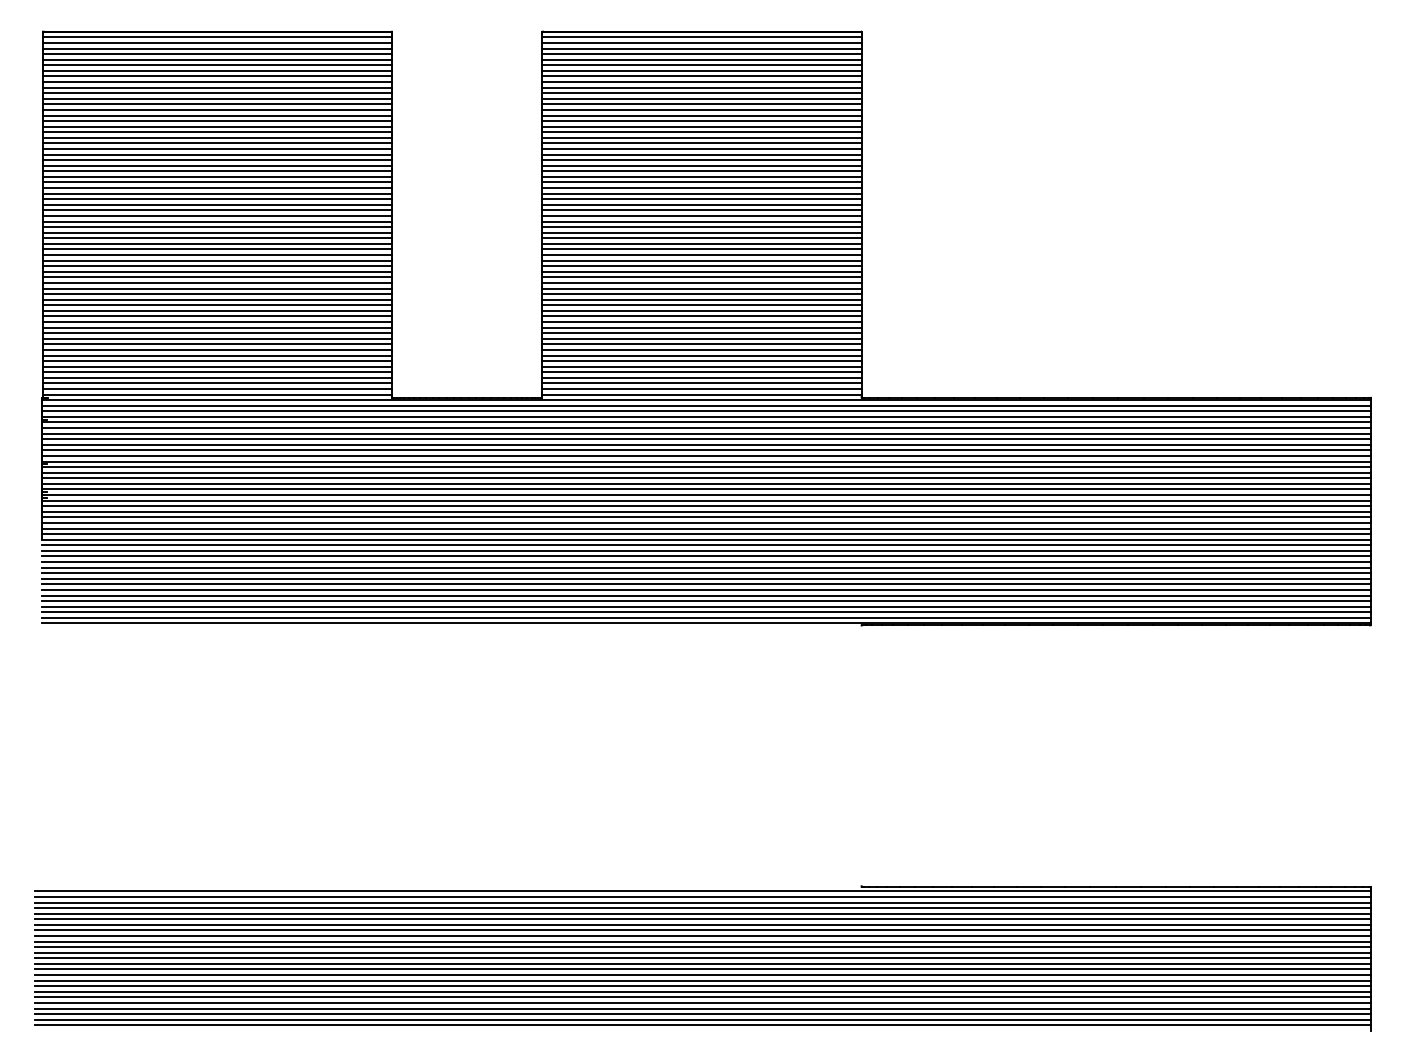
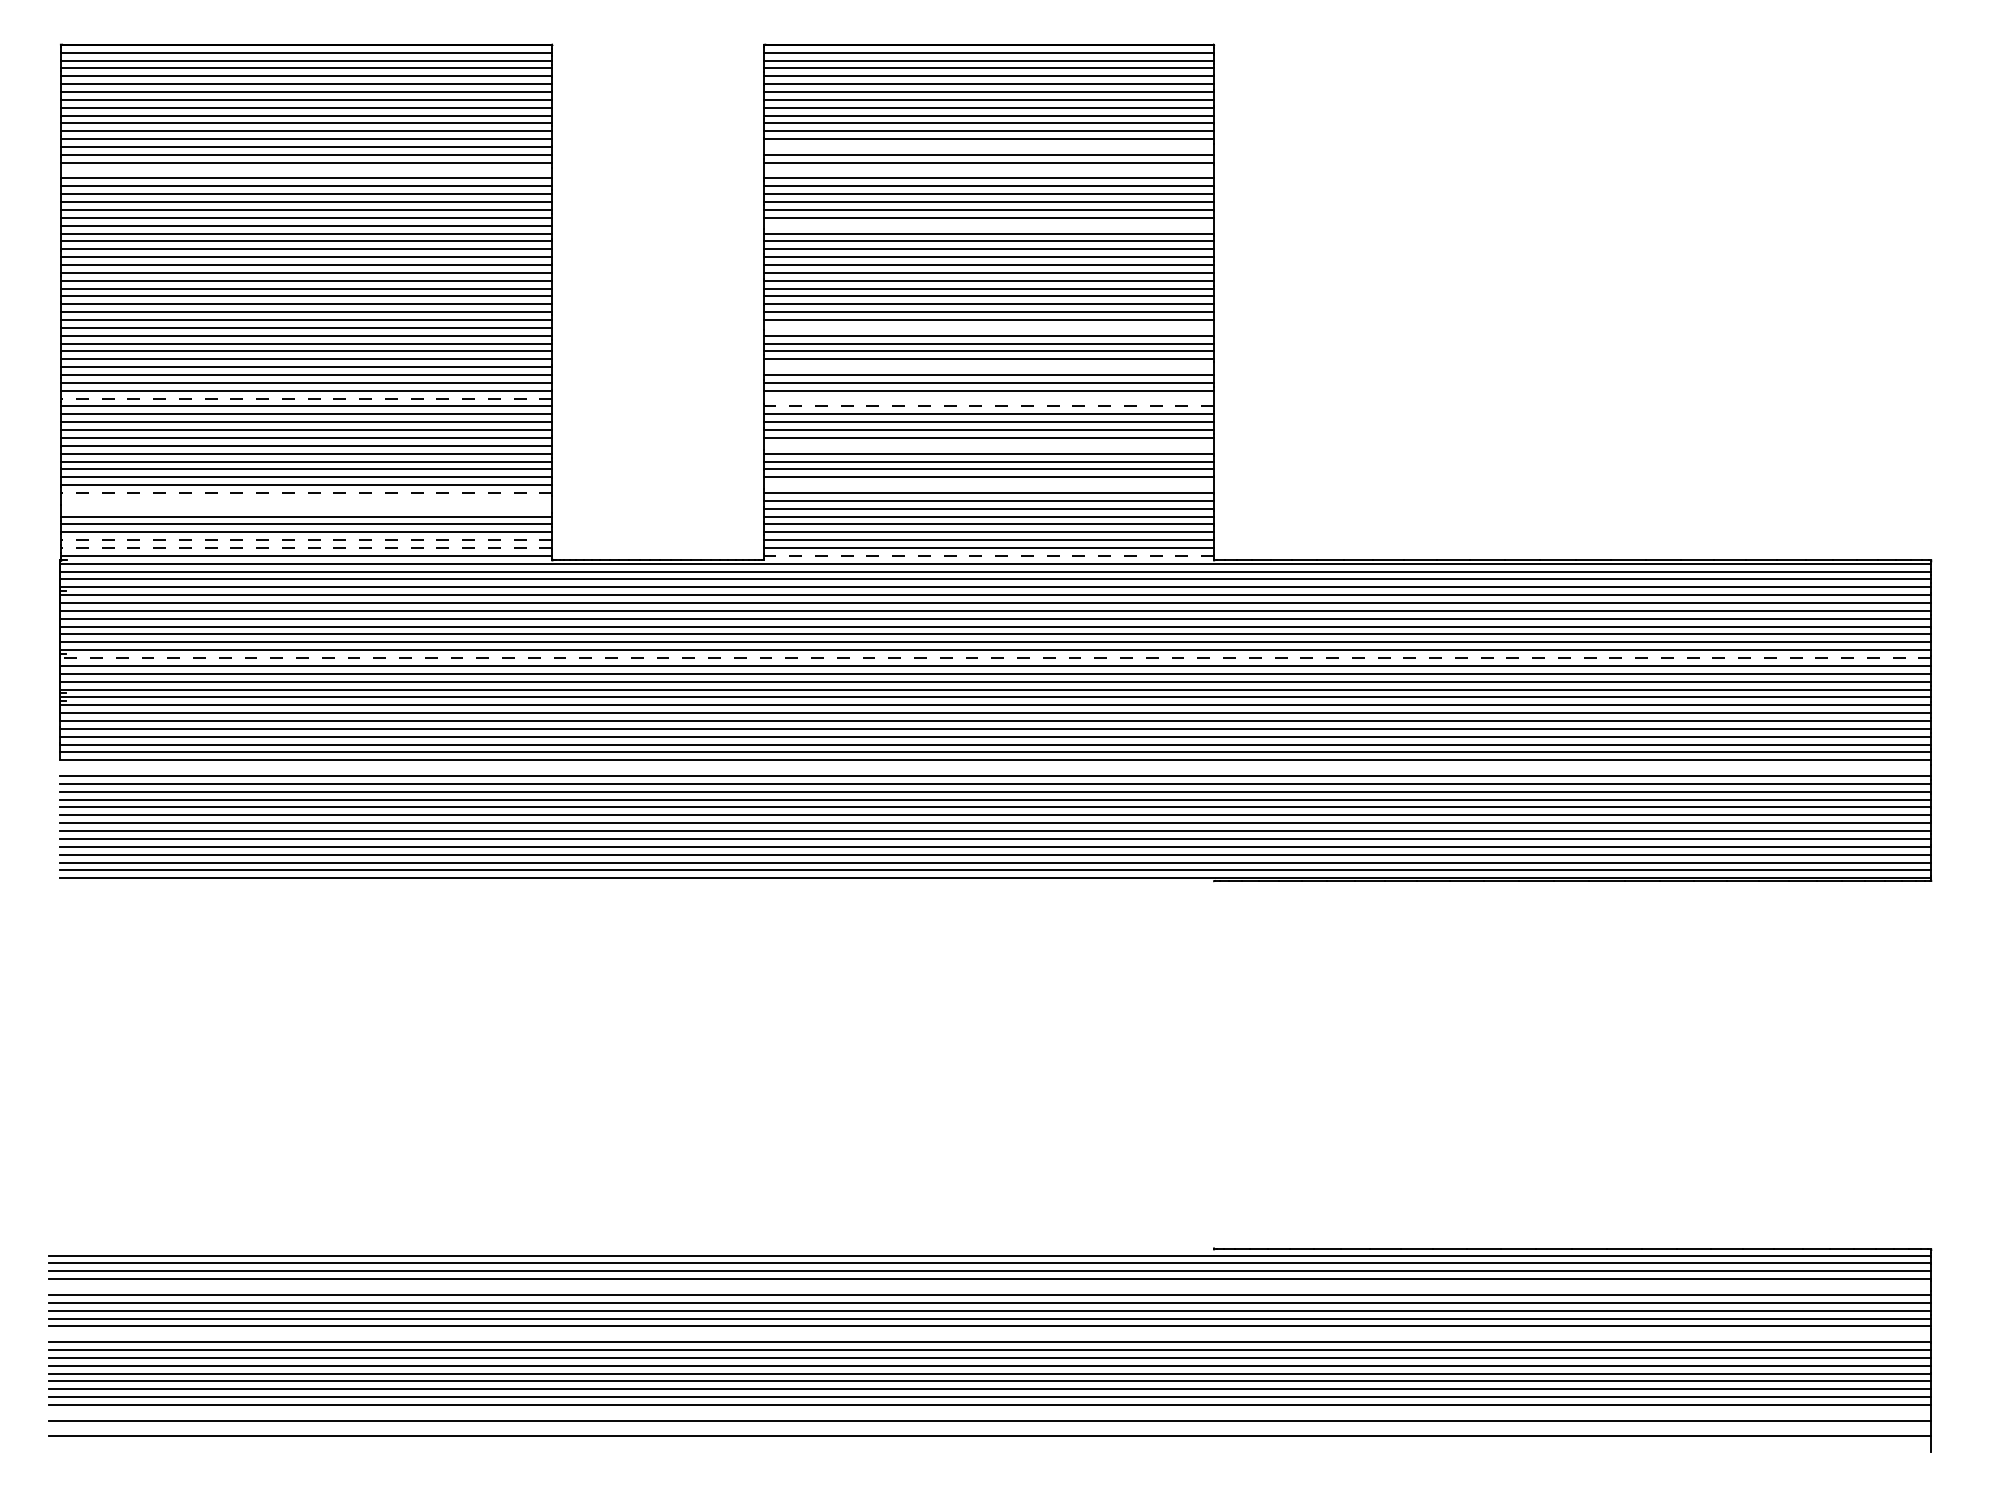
line: (702, 104) -> (989, 147), removed
line: (217, 121) -> (306, 170), removed
line: (702, 121) -> (989, 170), removed
line: (702, 160) -> (989, 225), removed
line: (702, 232) -> (989, 327), removed
line: (702, 260) -> (989, 367), removed
line: (217, 282) -> (306, 398), solid -> dashed
line: (702, 282) -> (989, 398), removed
line: (702, 288) -> (989, 406), solid -> dashed
line: (702, 316) -> (989, 445), removed
line: (702, 344) -> (989, 485), removed
line: (217, 349) -> (306, 492), solid -> dashed
line: (217, 355) -> (306, 500), removed
line: (217, 360) -> (306, 508), removed
line: (217, 383) -> (306, 540), solid -> dashed
line: (217, 389) -> (306, 548), solid -> dashed
line: (702, 394) -> (989, 555), solid -> dashed
line: (706, 467) -> (995, 658), solid -> dashed
line: (706, 545) -> (995, 768), removed
line: (702, 913) -> (990, 1287), removed
line: (702, 947) -> (990, 1334), removed
line: (702, 1002) -> (990, 1412), removed
line: (702, 1014) -> (990, 1428), removed
line: (702, 1025) -> (990, 1444), removed

